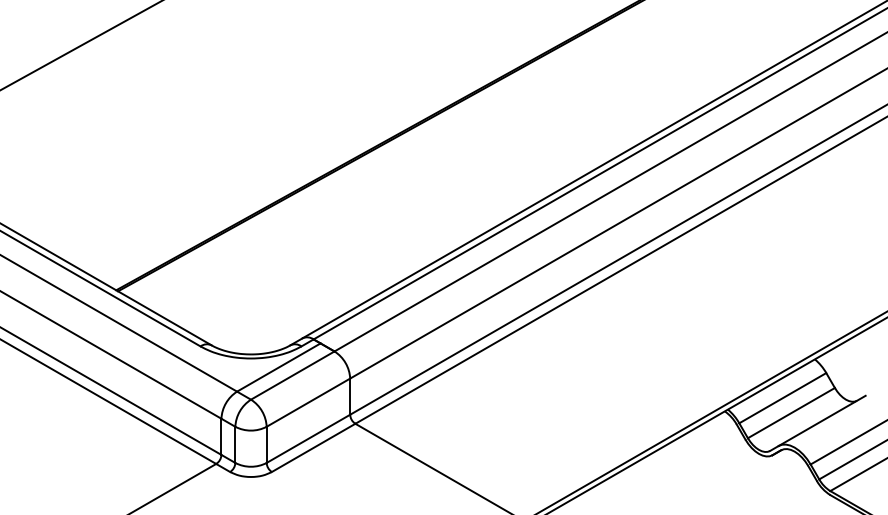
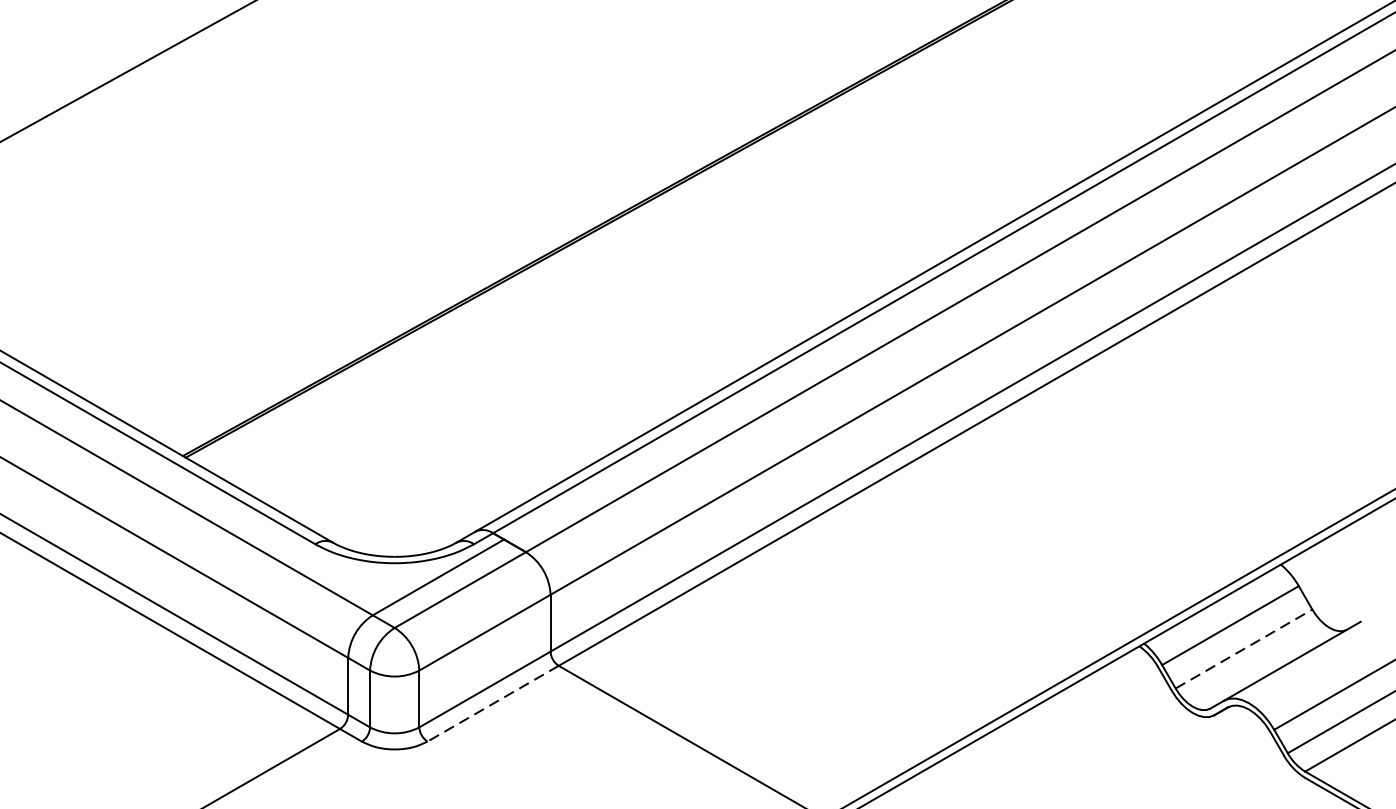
line: (791, 412) -> (1244, 648), solid -> dashed
line: (313, 448) -> (492, 704), solid -> dashed

